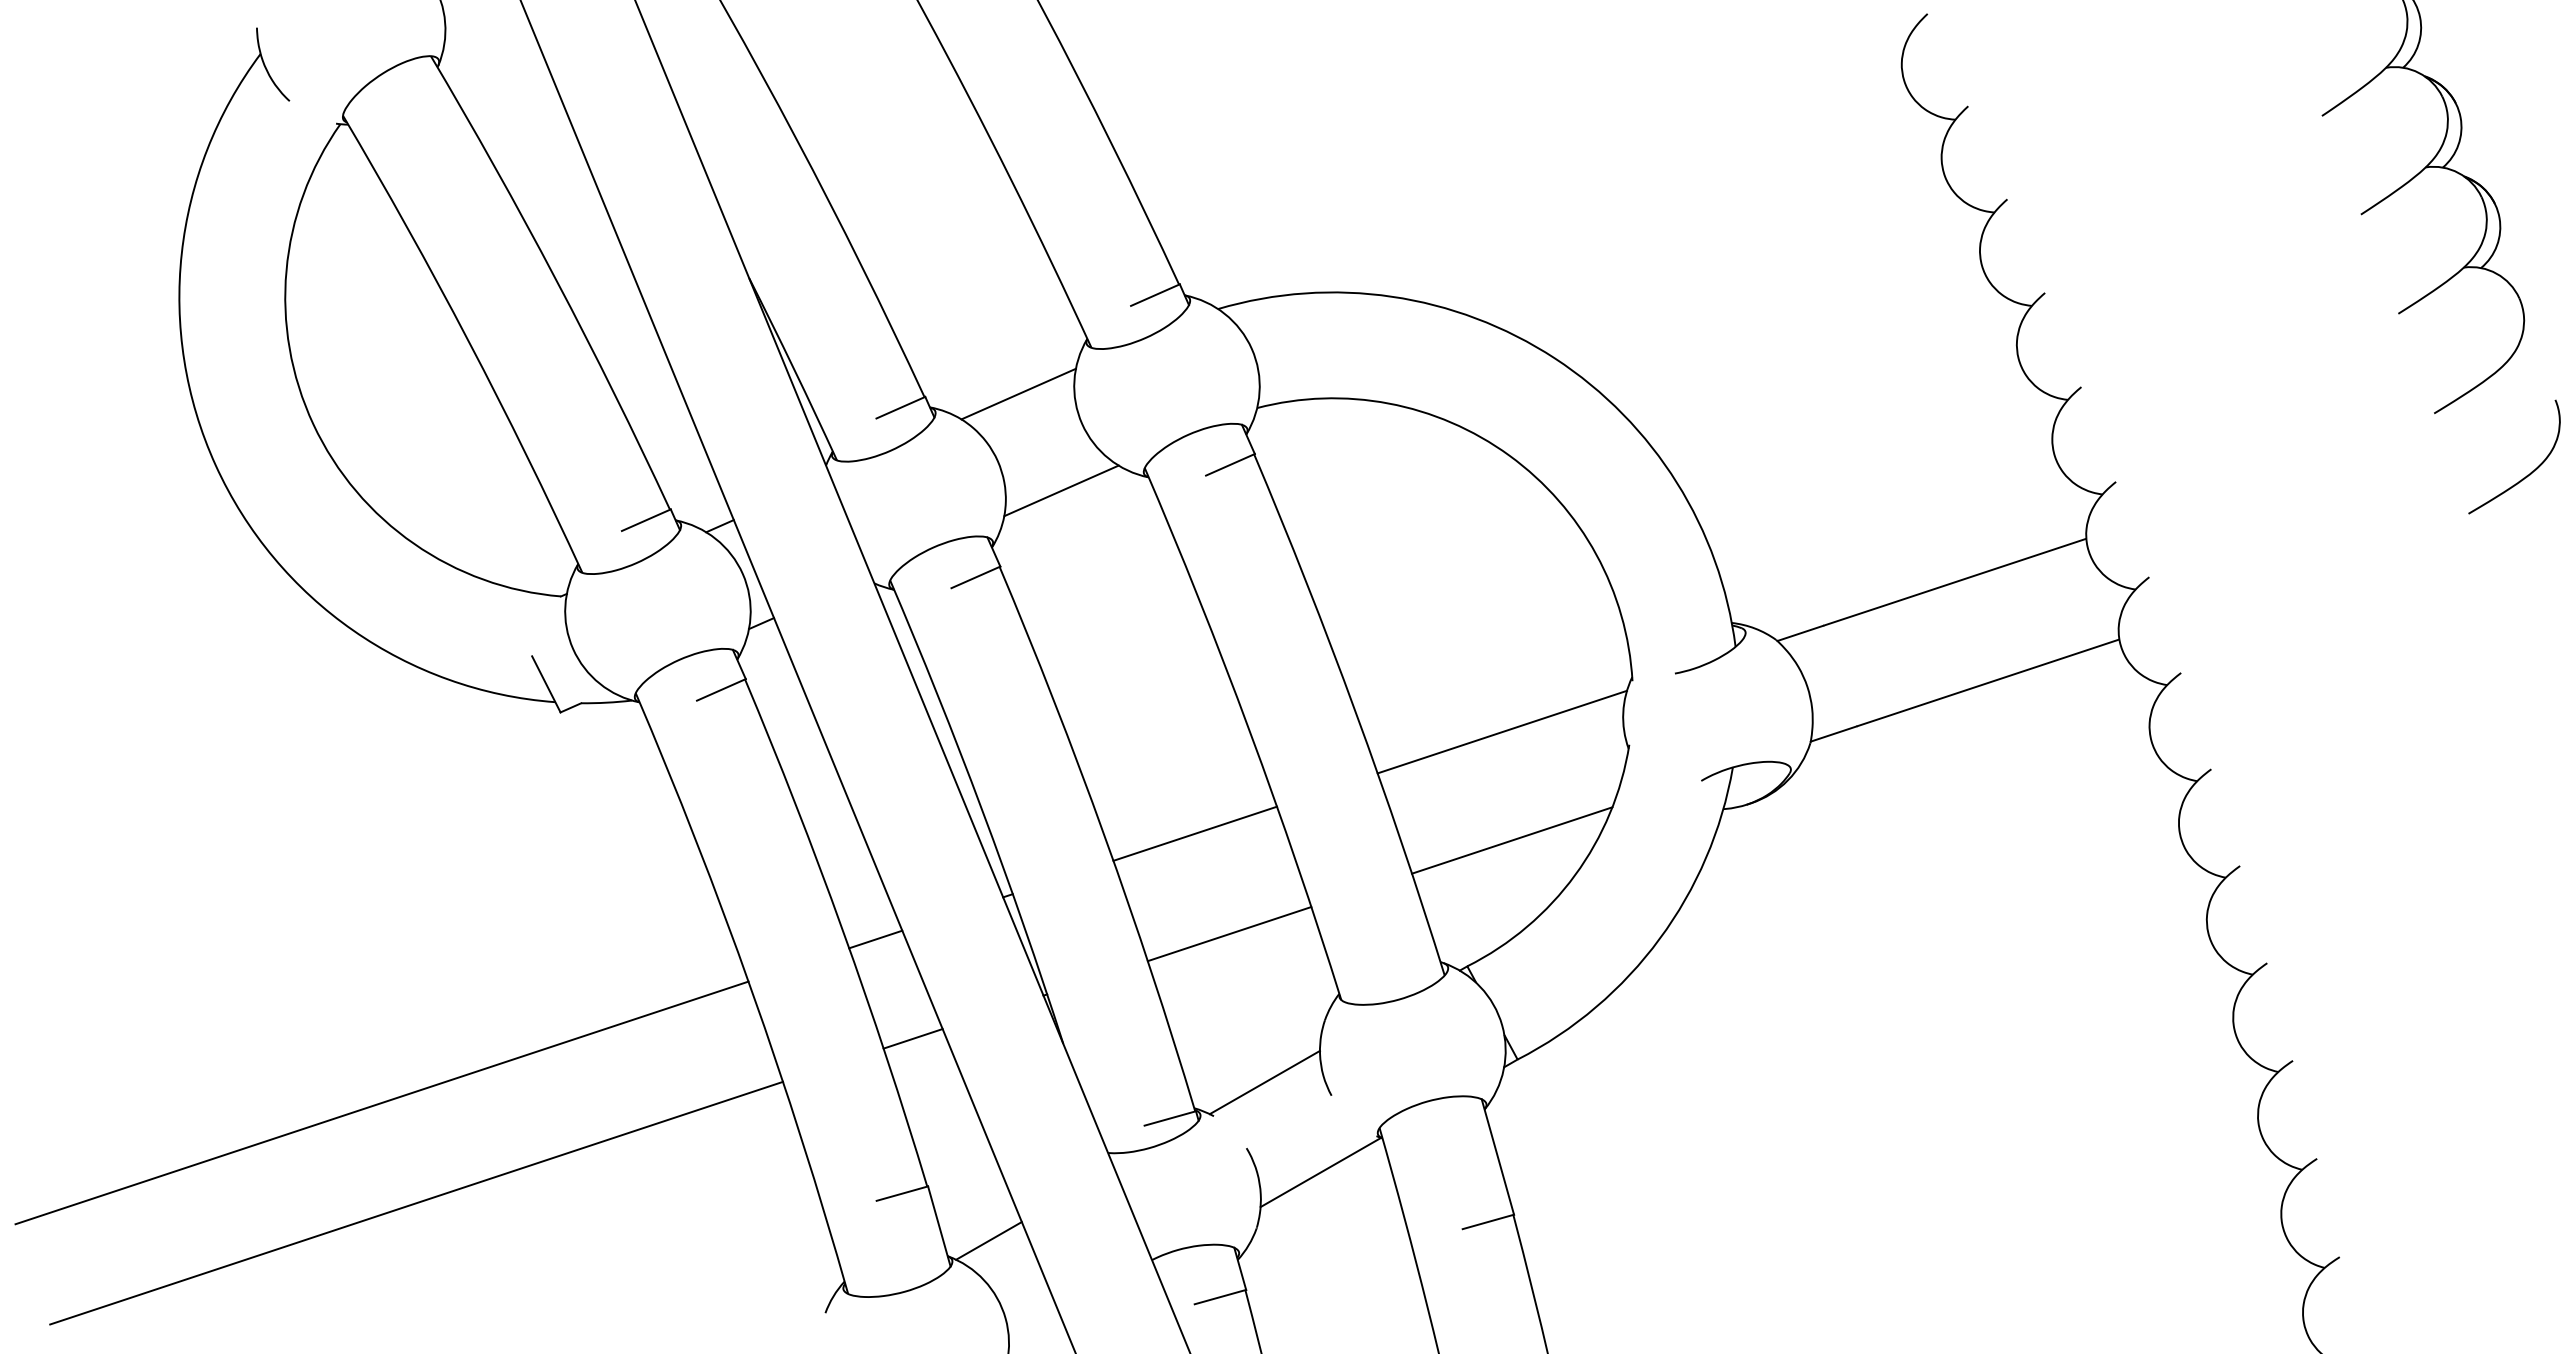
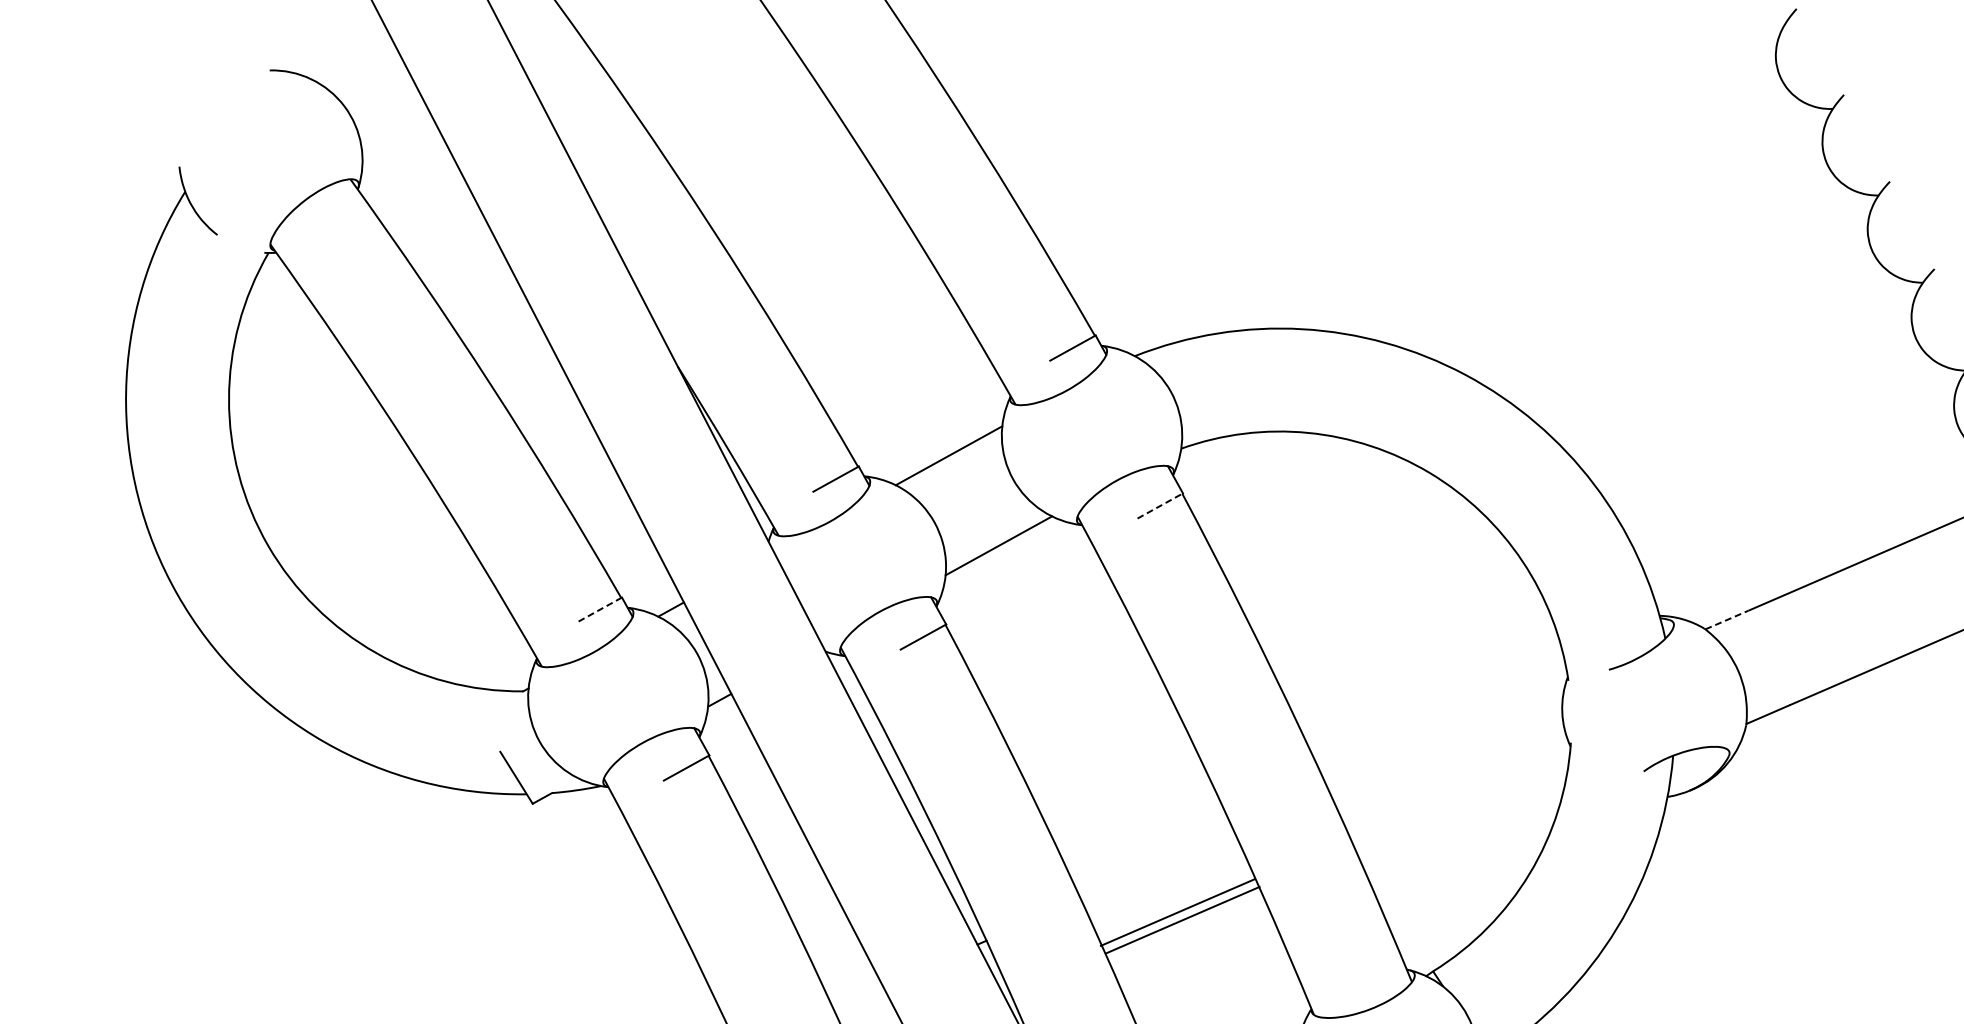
line: (1230, 464) -> (1160, 505), solid -> dashed
line: (646, 520) -> (599, 610), solid -> dashed
line: (1800, 633) -> (1727, 620), solid -> dashed
line: (1502, 731) -> (1446, 740), removed
line: (1195, 833) -> (1178, 912), moved
line: (1512, 840) -> (1466, 845), removed
line: (1229, 934) -> (1182, 920), moved
line: (875, 939) -> (857, 996), removed

